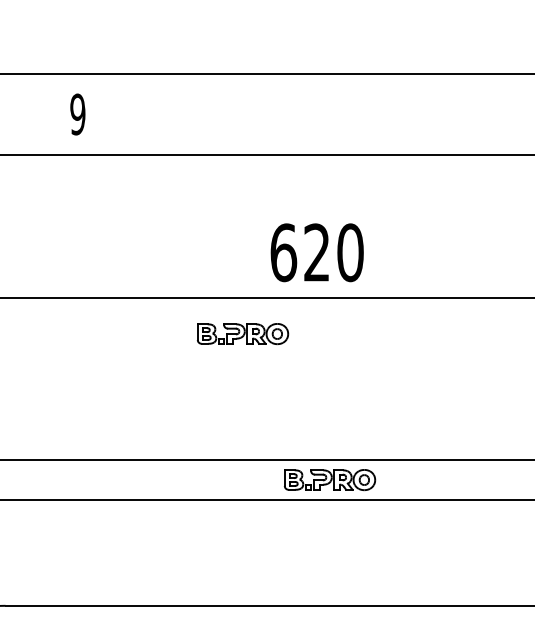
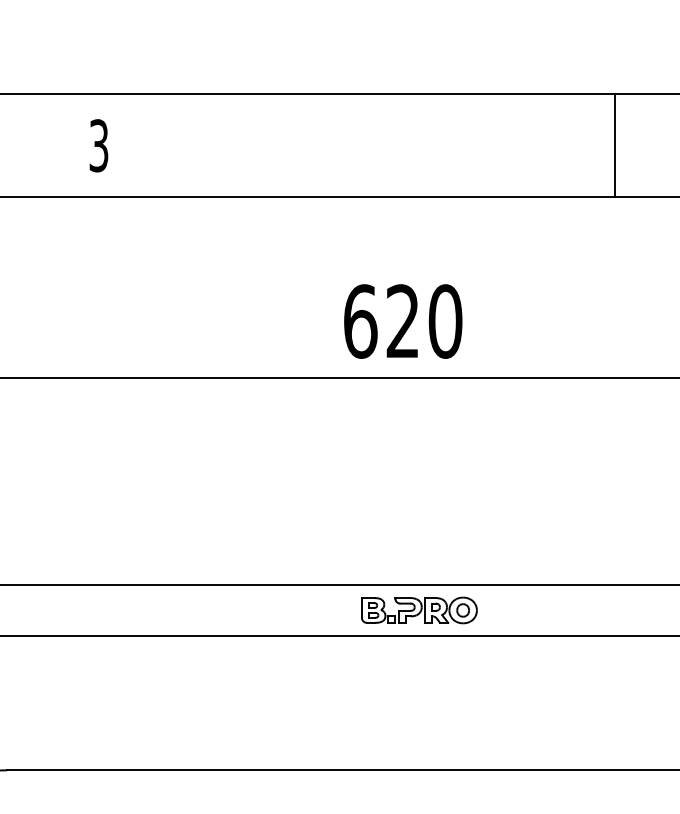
line: (483, 113) -> (614, 144), added
text: (77, 114) -> (98, 145), 9 -> 3
part: (243, 334) -> (309, 425), removed

